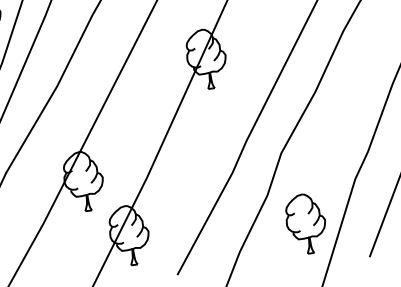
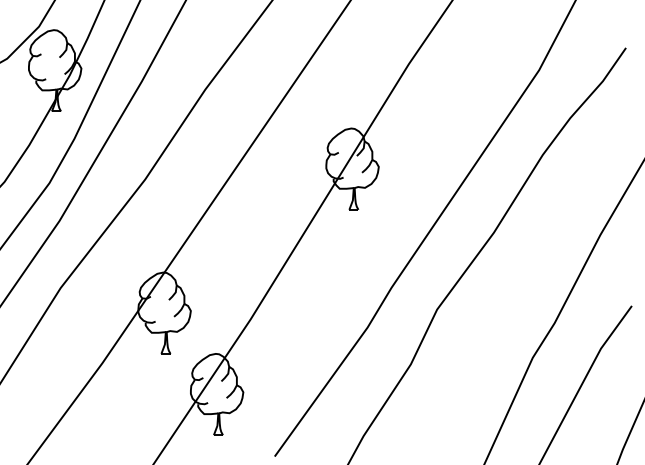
part: (306, 223) -> (458, 409), removed

